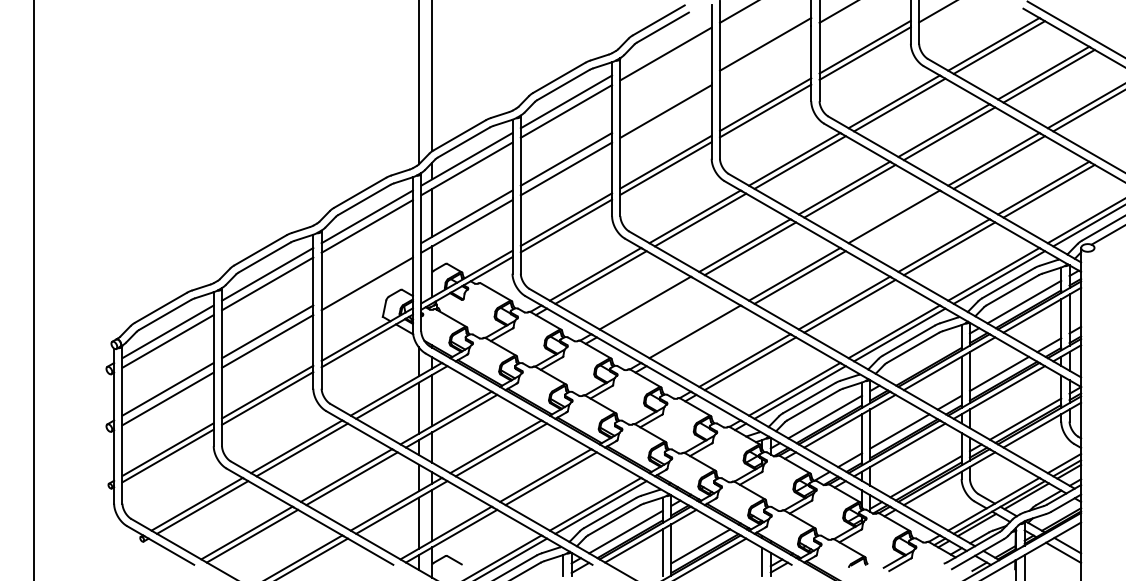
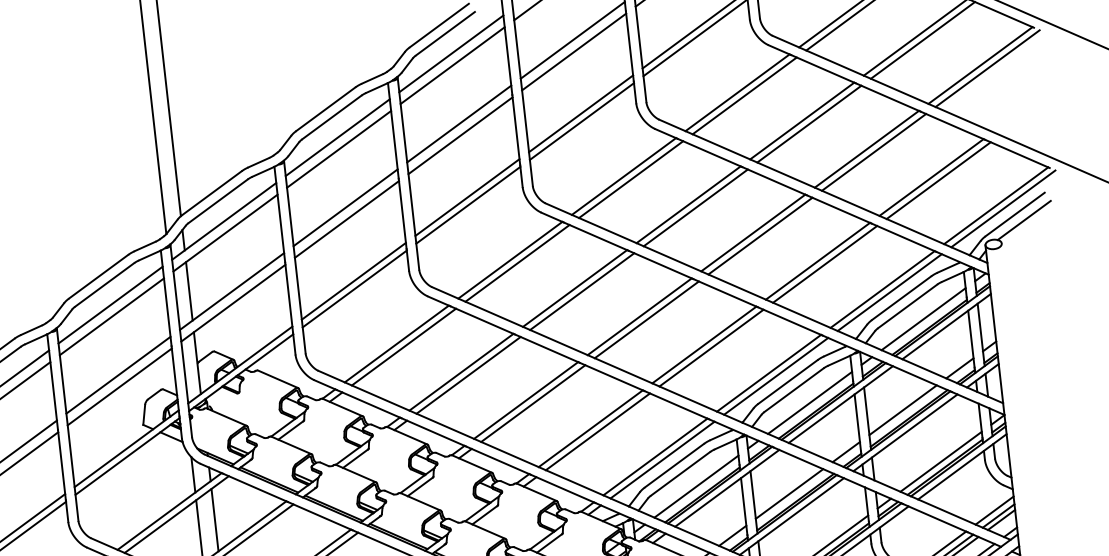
line: (665, 44) -> (450, 54), added
line: (765, 53) -> (573, 51), added
line: (665, 101) -> (458, 123), added
line: (899, 219) -> (760, 235), added
line: (366, 274) -> (117, 375), added
line: (650, 305) -> (468, 374), added
line: (700, 334) -> (533, 402), added
line: (924, 359) -> (809, 402), added

